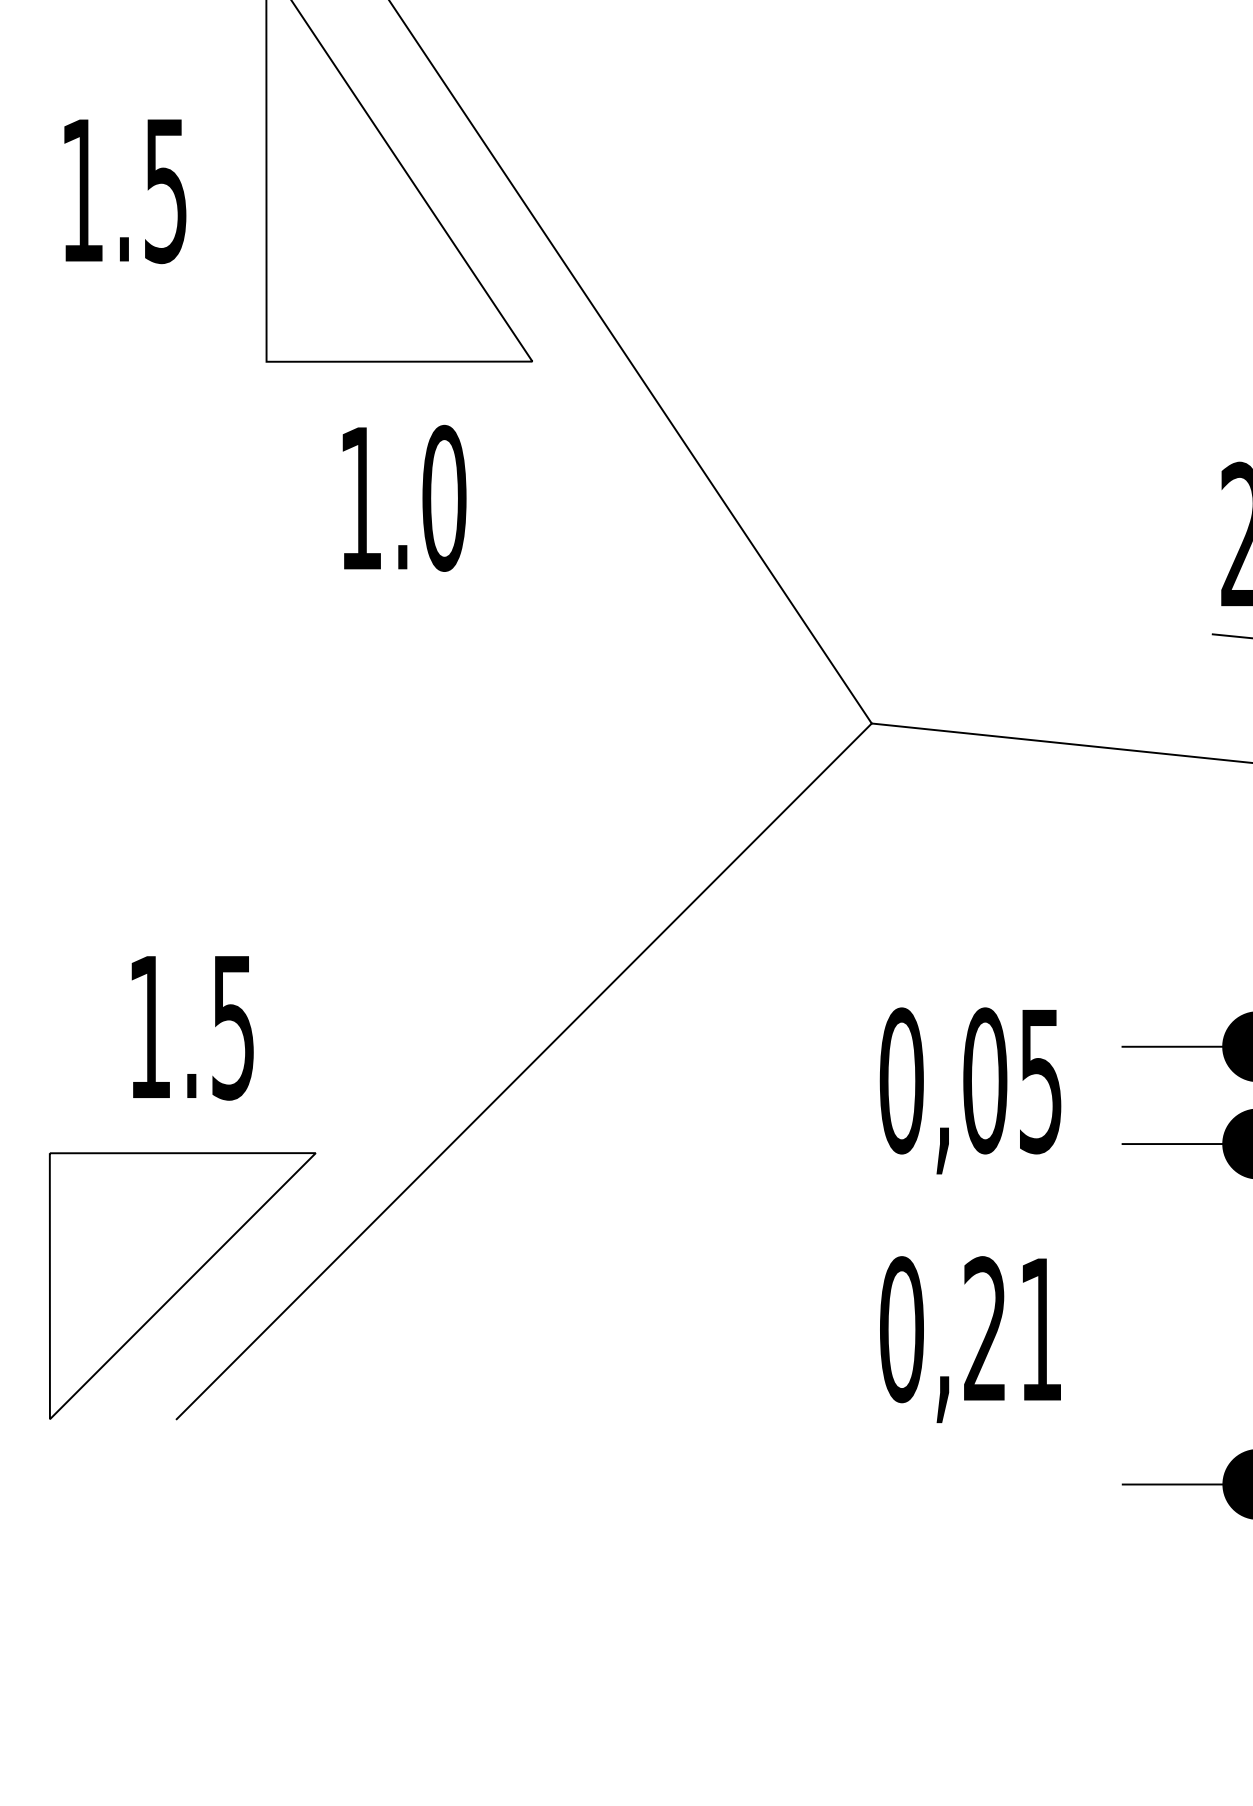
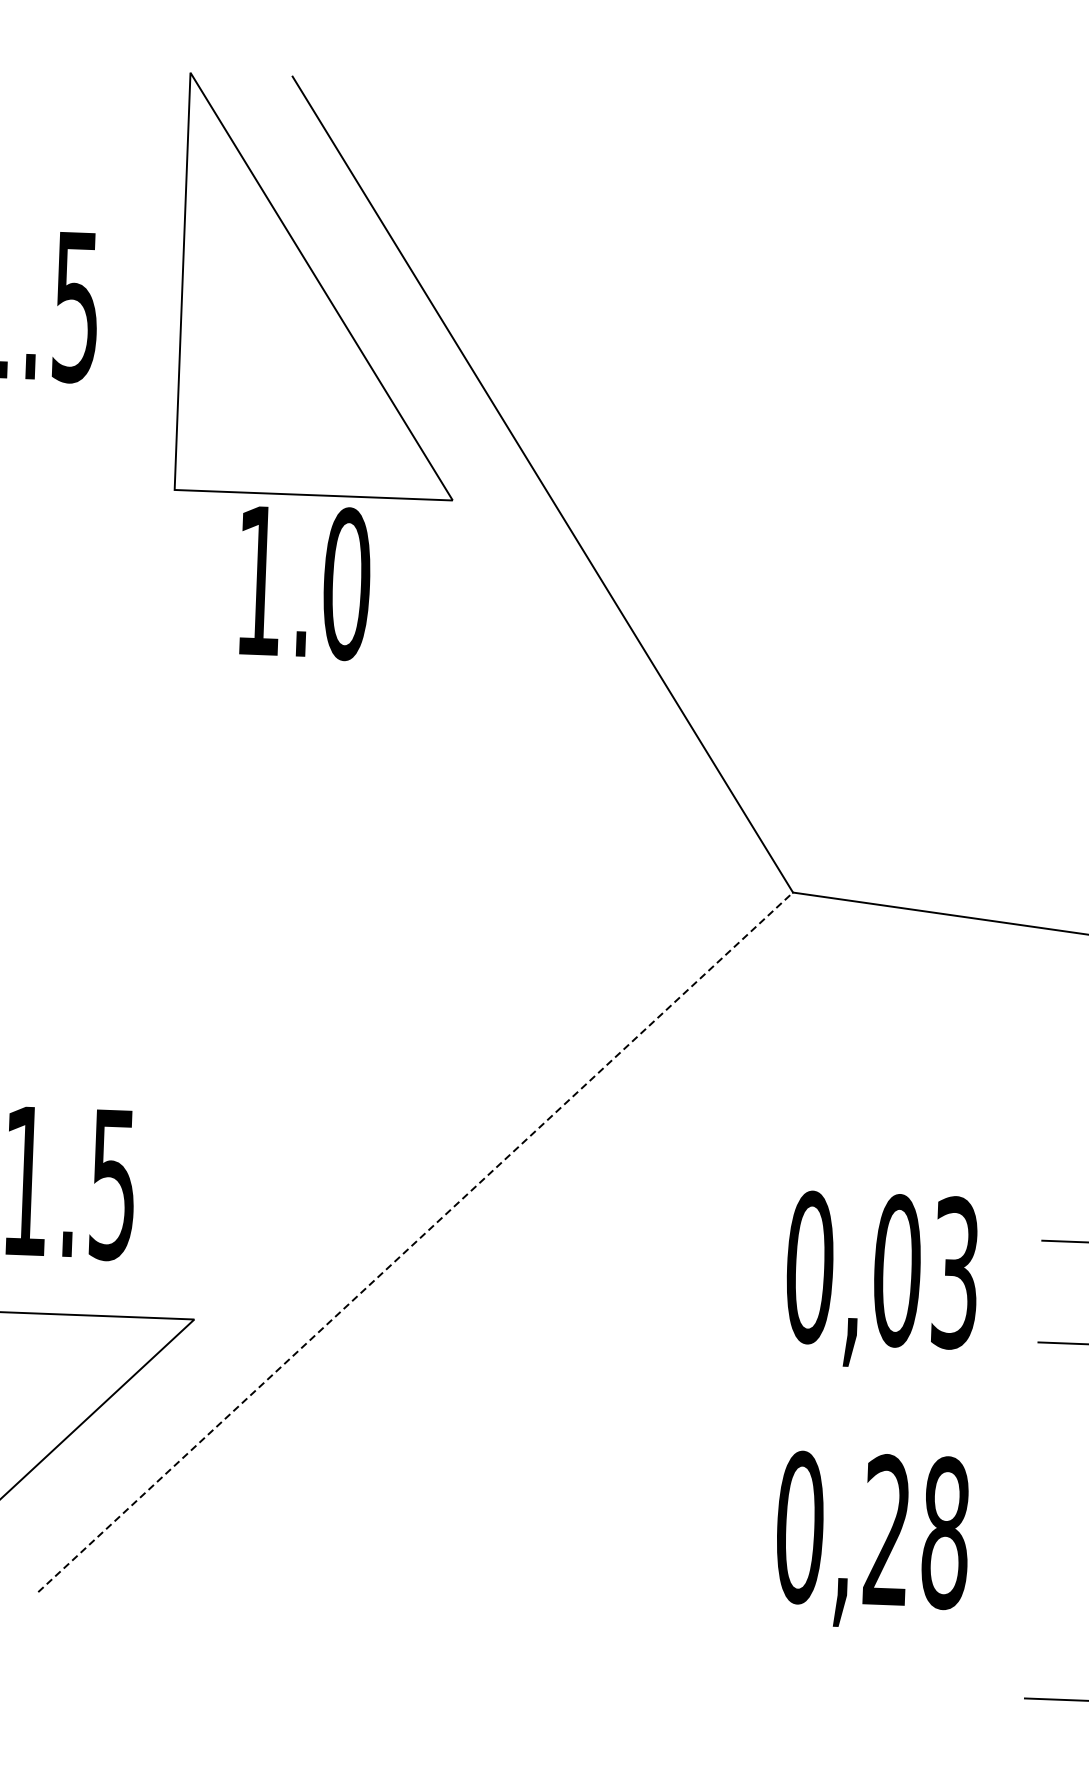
text: (404, 497) -> (305, 581), moved
line: (524, 1071) -> (415, 1242), solid -> dashed
text: (1040, 1080) -> (955, 1272), 0,05 -> 0,03
text: (1040, 1329) -> (945, 1533), 0,21 -> 0,28

